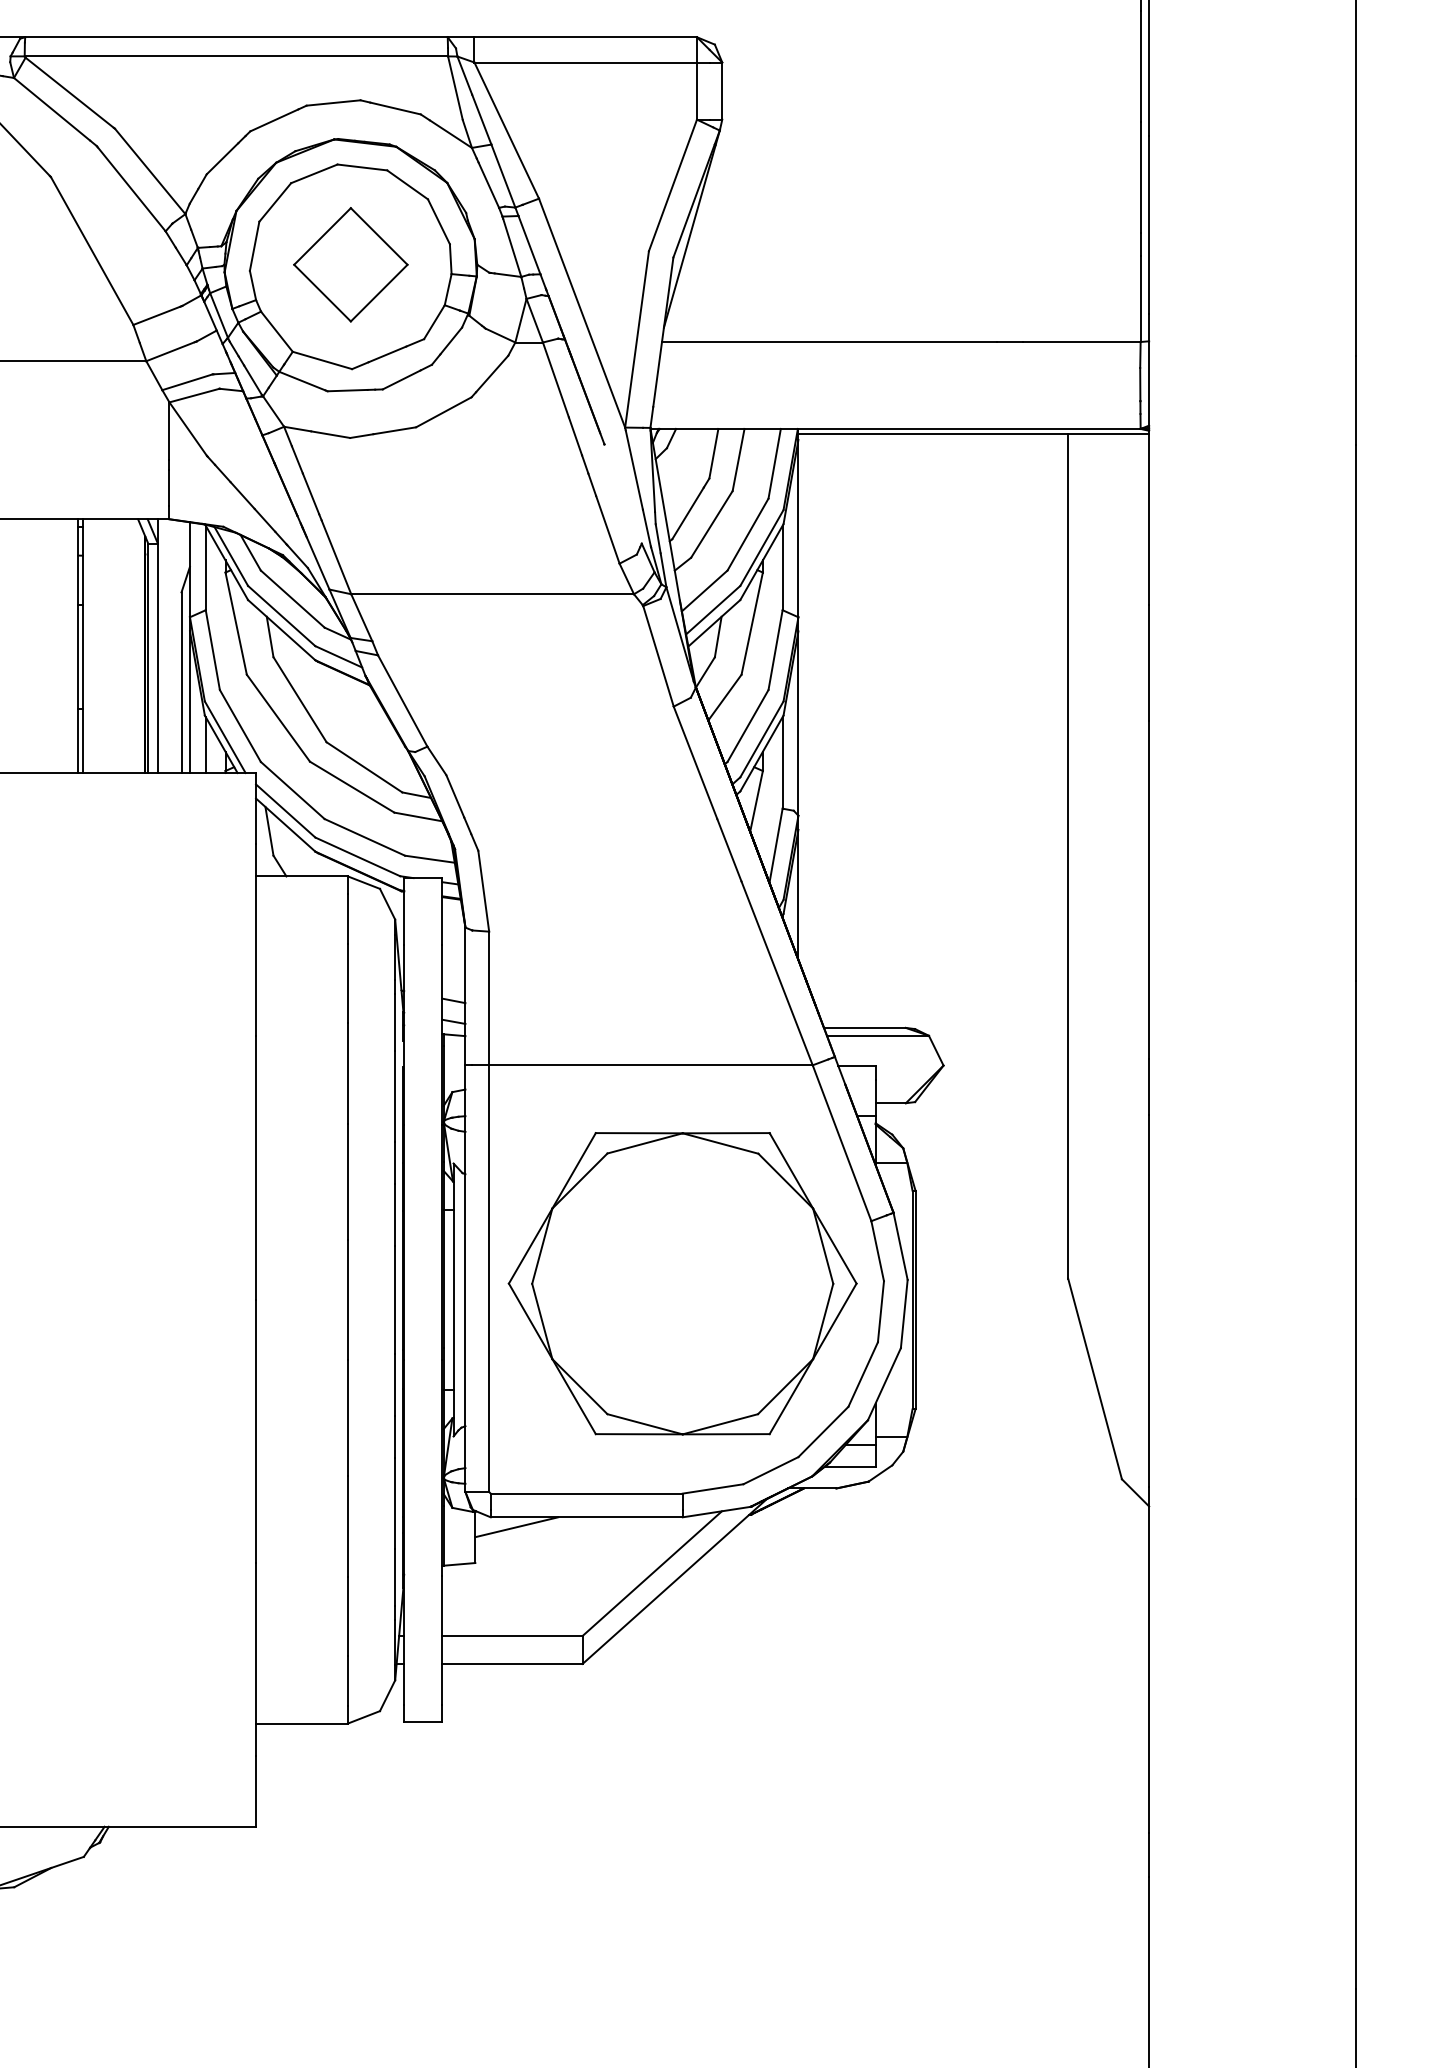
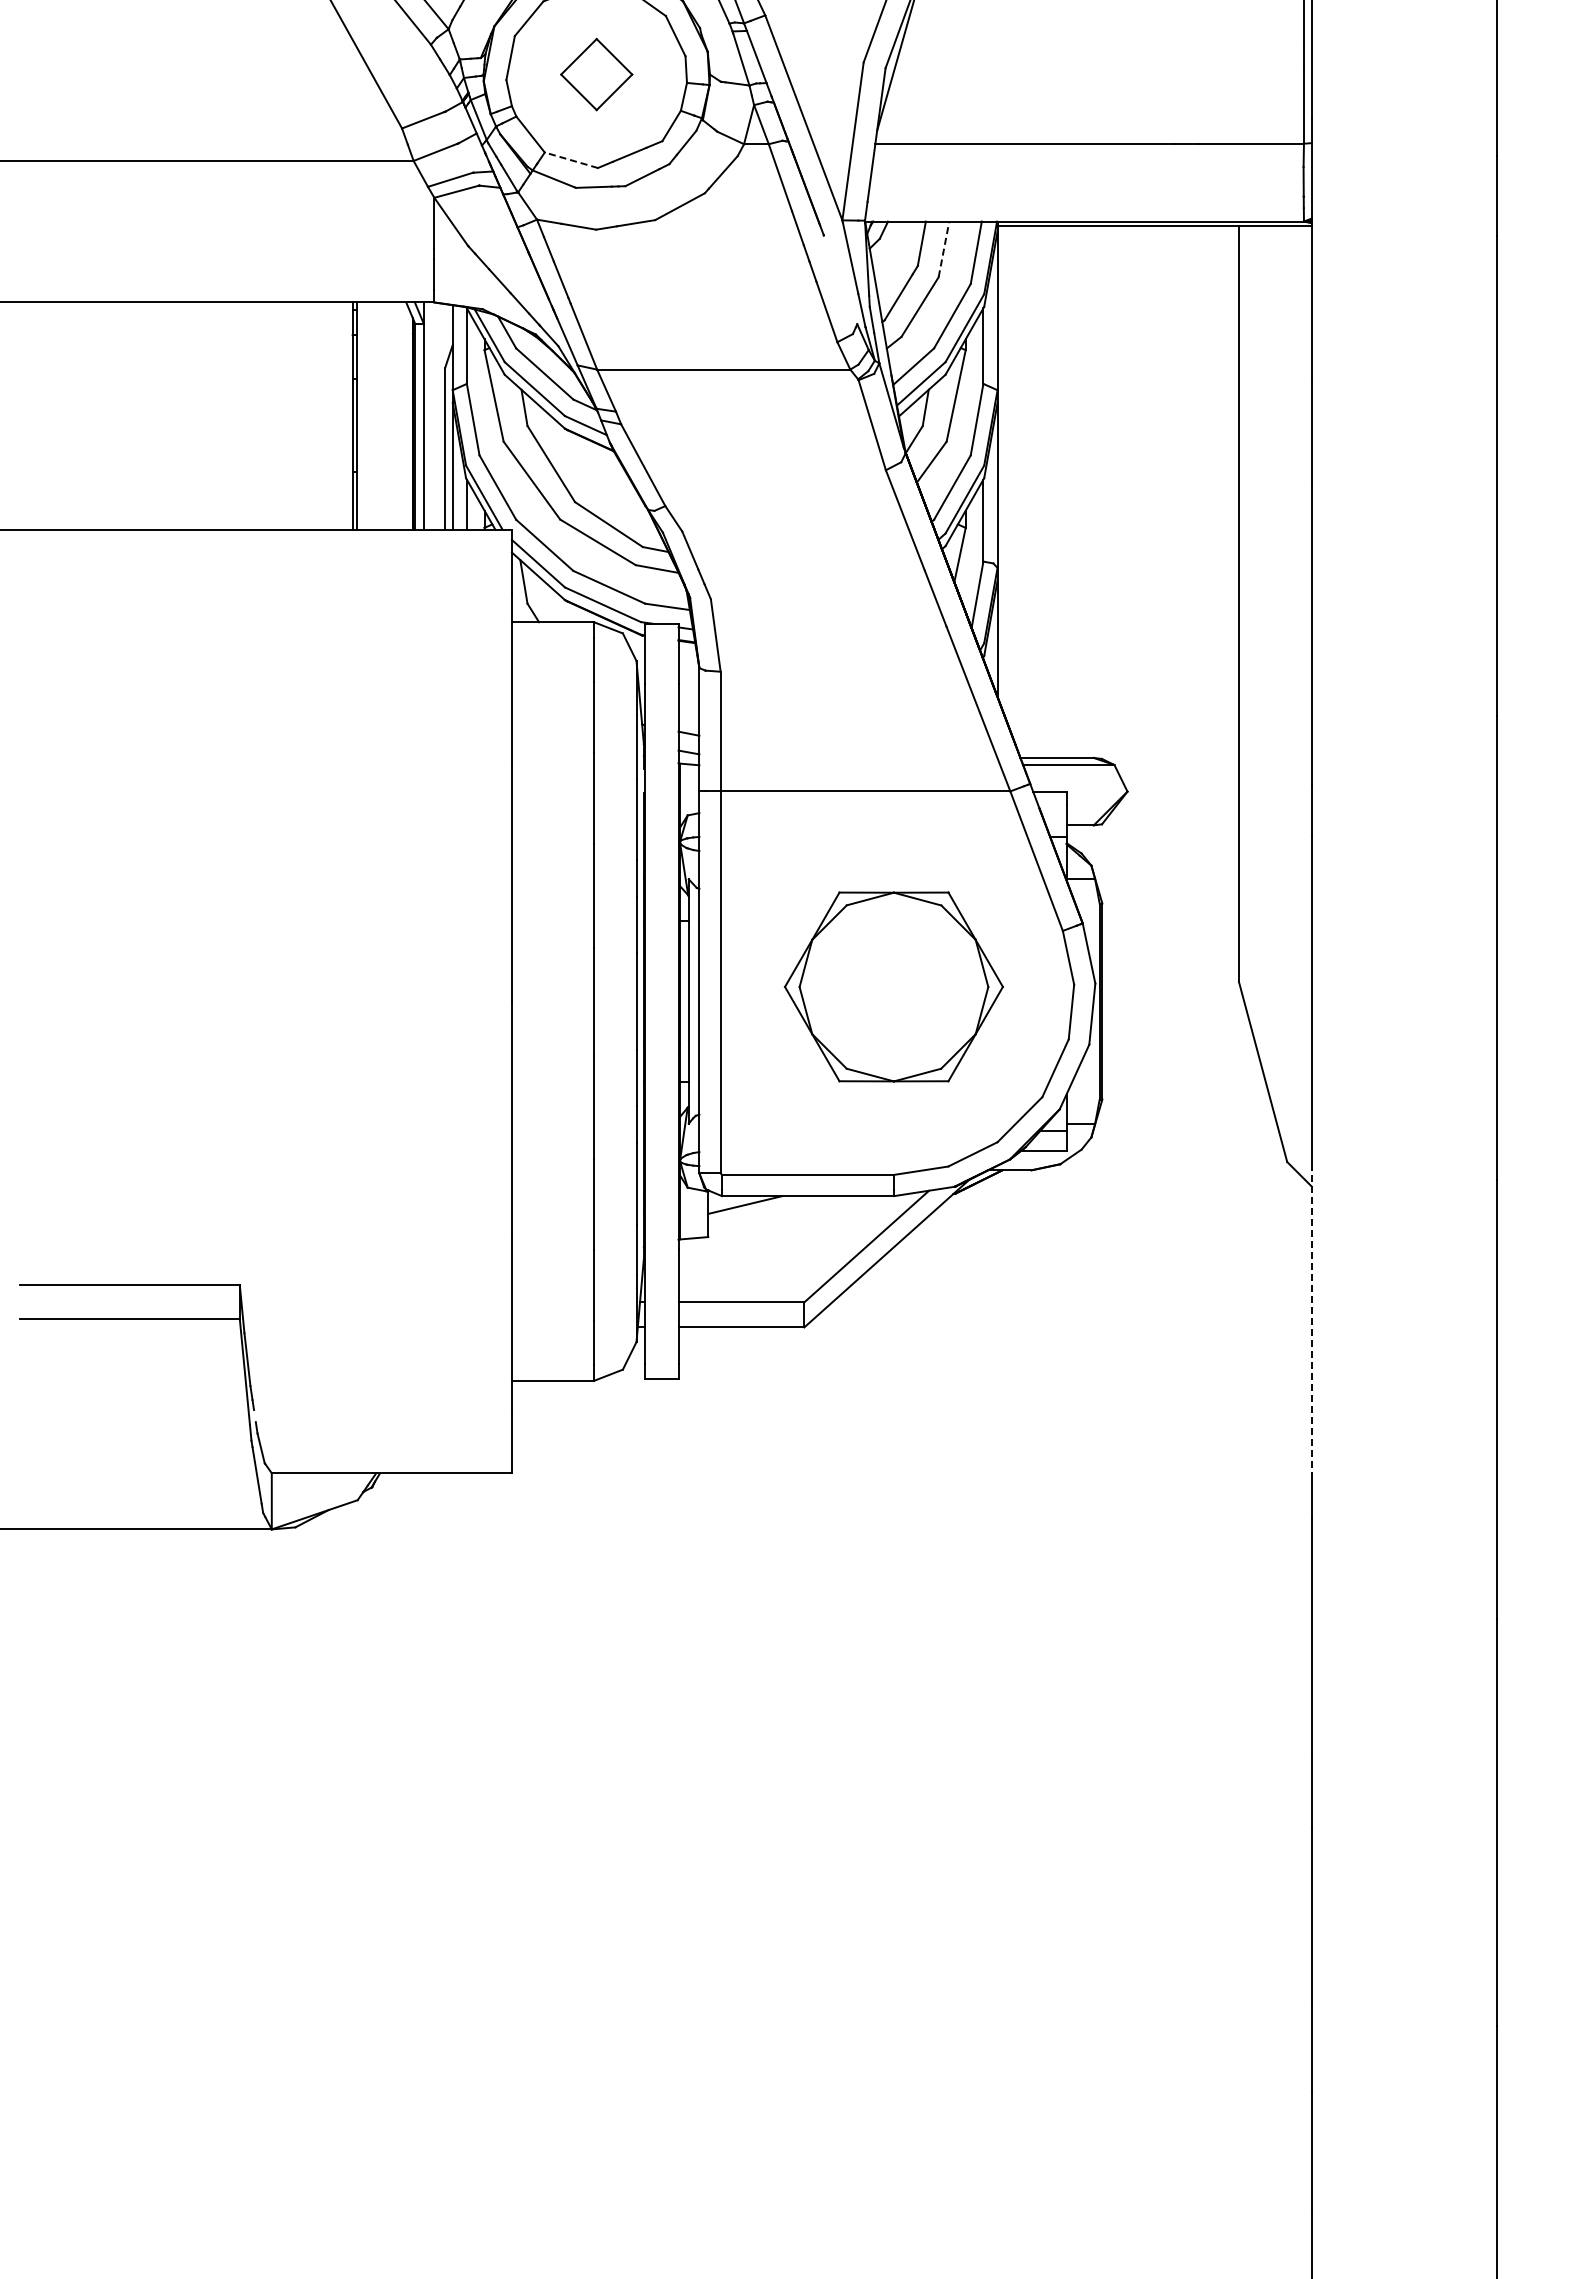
part: (350, 264) -> (596, 74), size x0.7
line: (322, 360) -> (571, 160), solid -> dashed
line: (739, 458) -> (944, 248), solid -> dashed
part: (682, 1283) -> (893, 986), size x0.7
line: (1149, 1659) -> (1311, 1323), solid -> dashed

